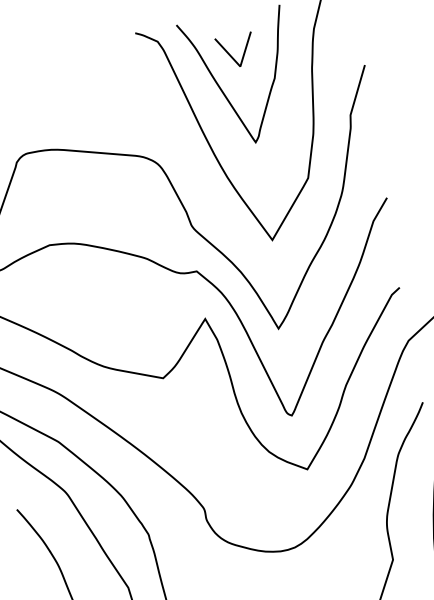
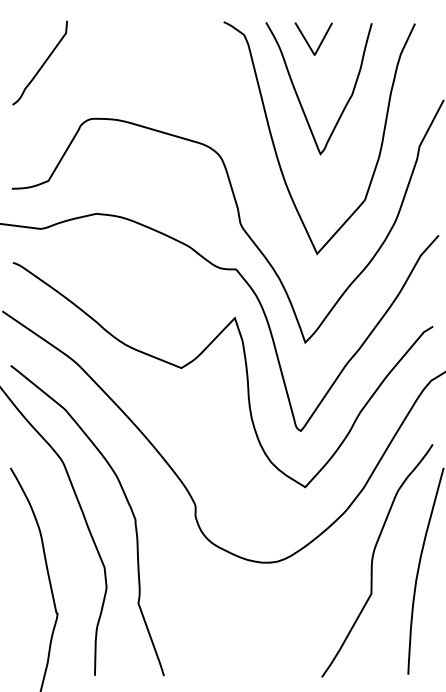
line: (231, 55) -> (308, 42), moved

